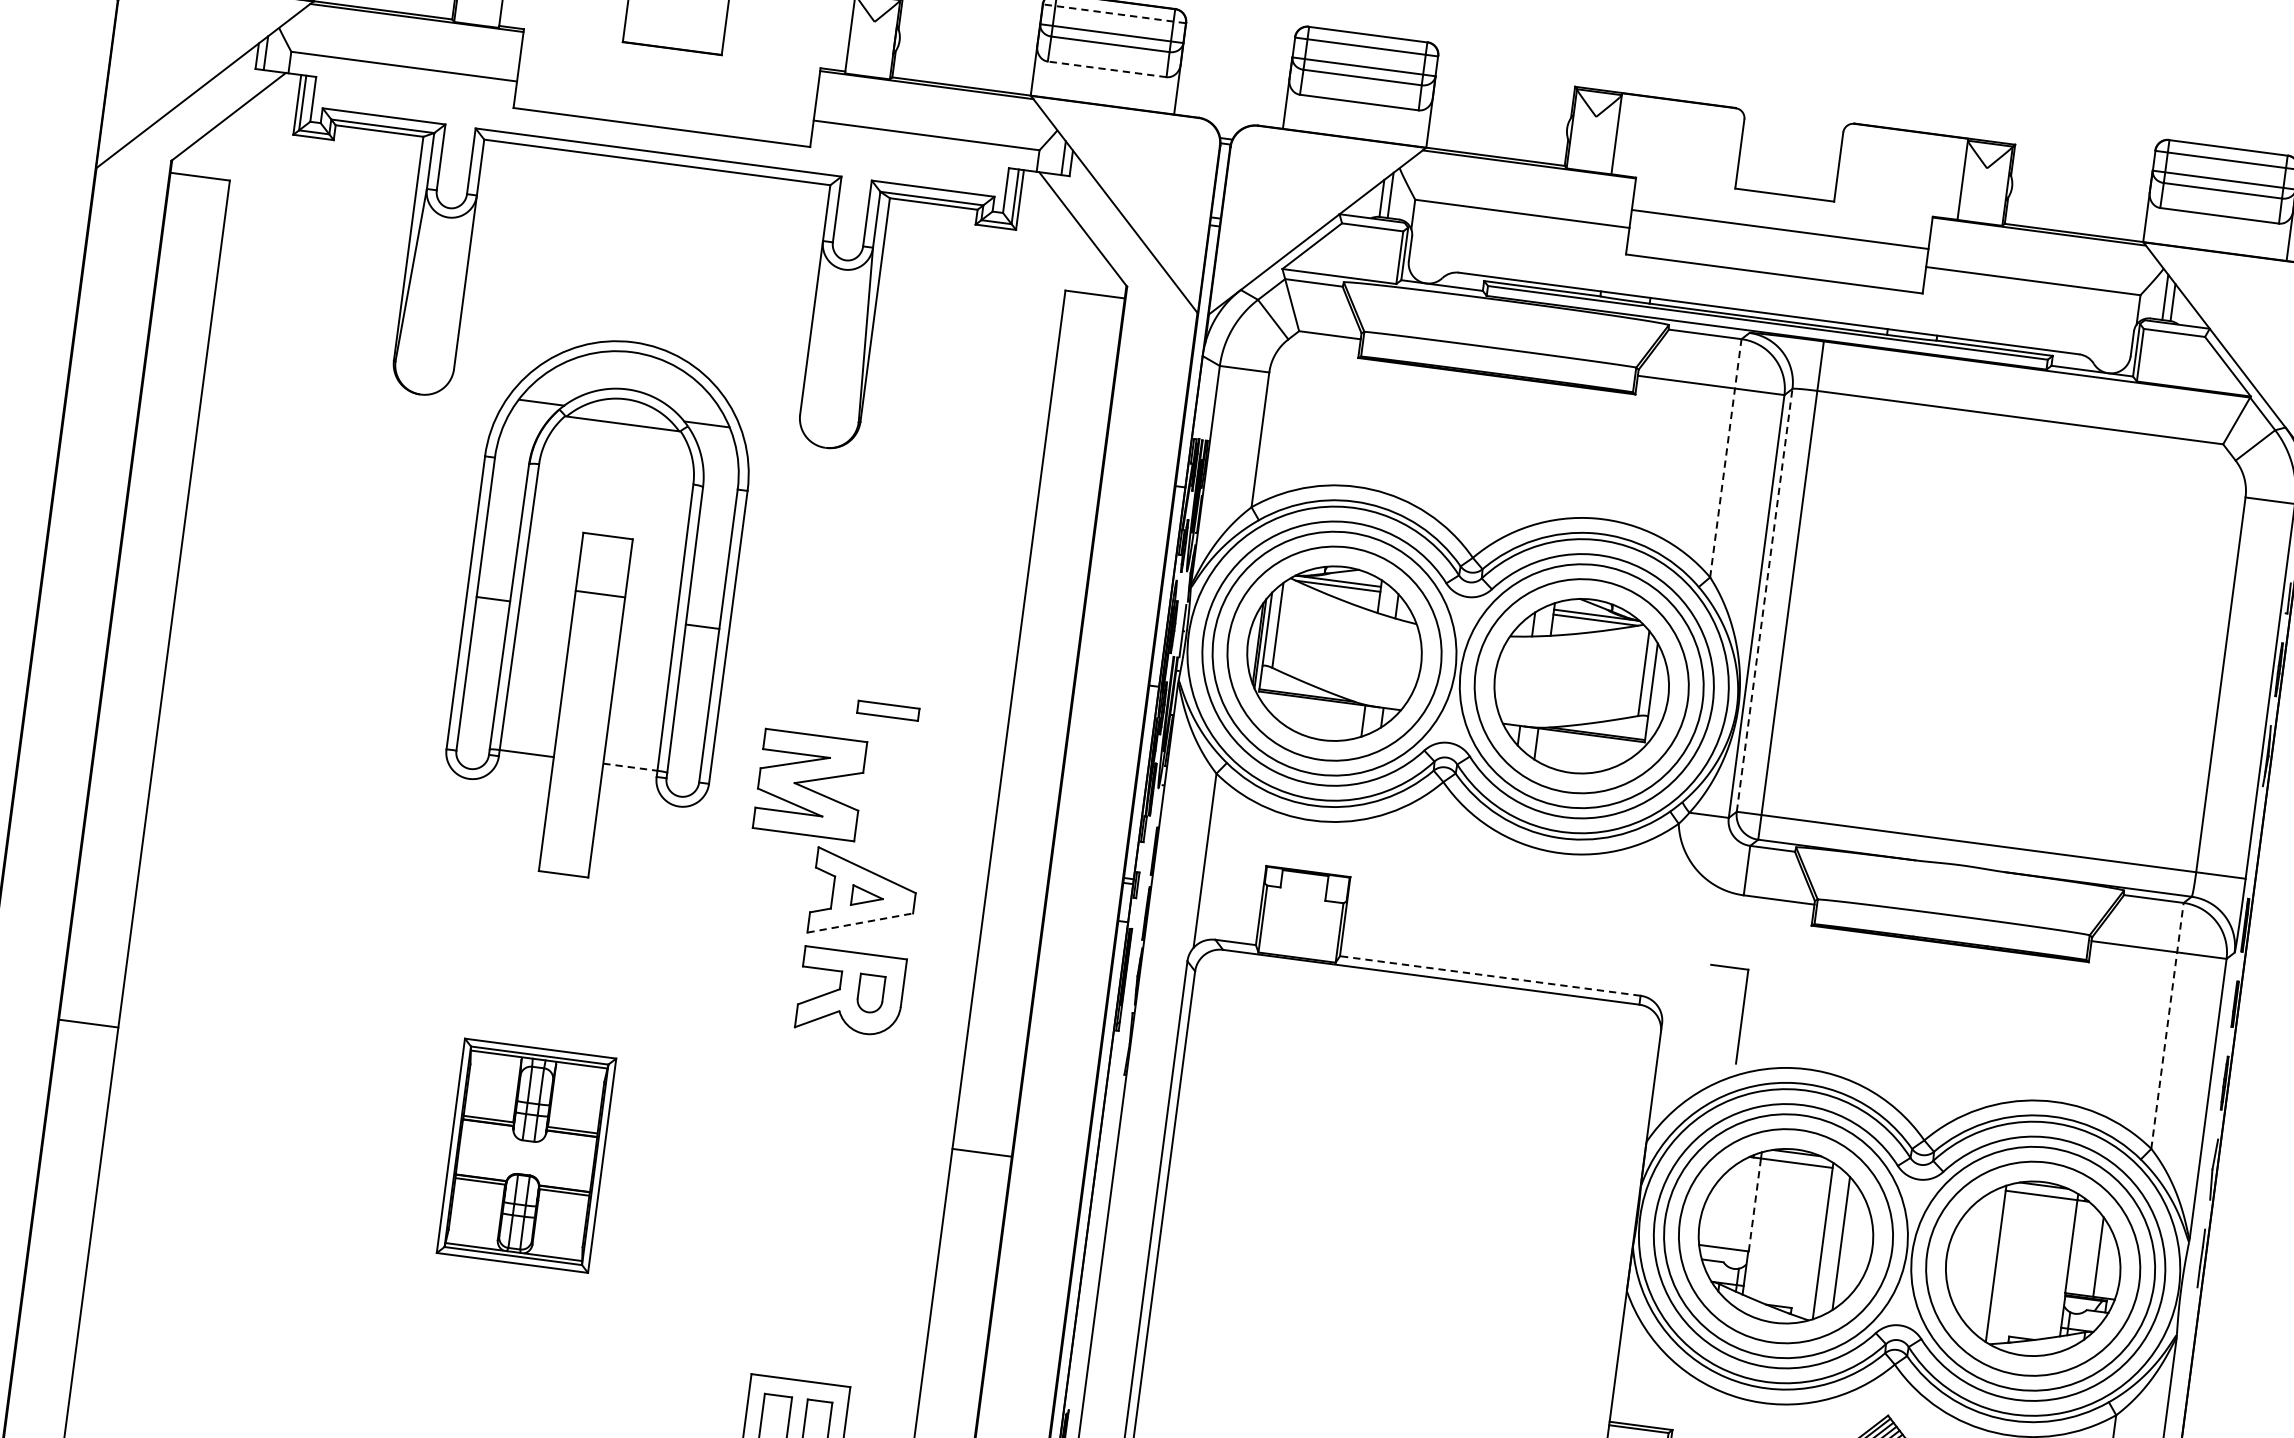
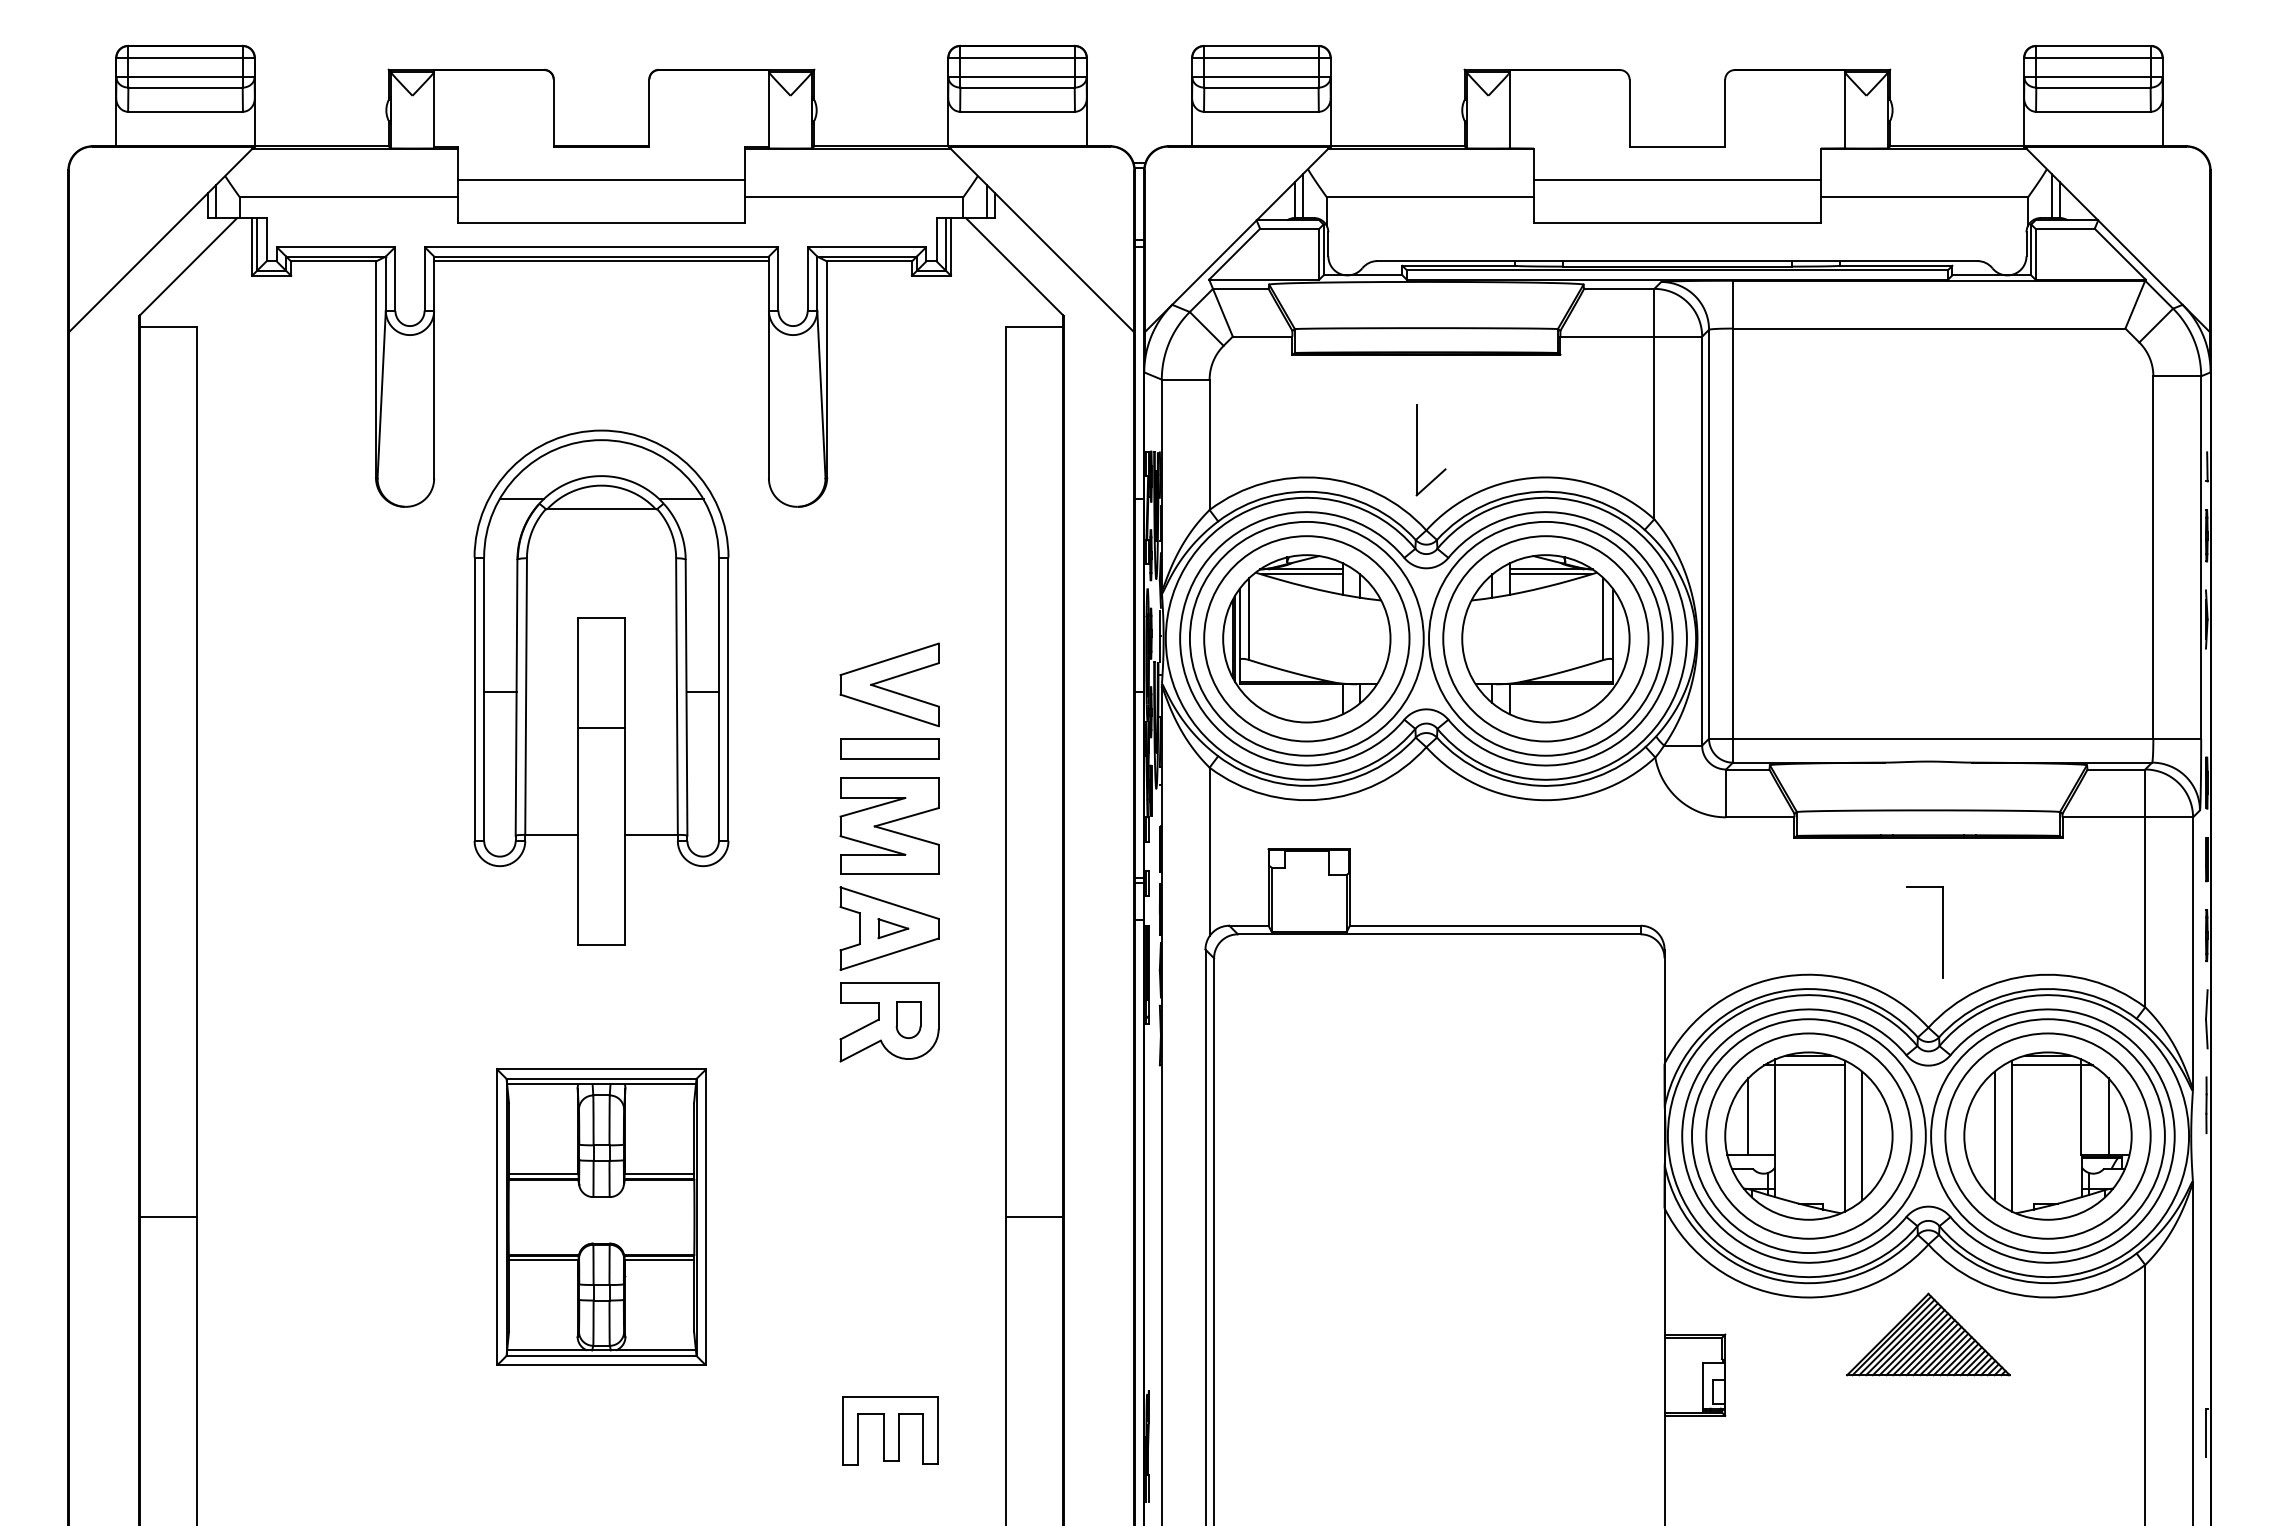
line: (1114, 14) -> (1017, 58), dashed -> solid
line: (1107, 69) -> (1017, 111), dashed -> solid
line: (667, 82) -> (601, 179), added
line: (656, 167) -> (601, 261), added
line: (1726, 457) -> (1654, 403), dashed -> solid
part: (1474, 474) -> (1417, 450), added
line: (600, 594) -> (601, 728), moved
line: (1765, 599) -> (1709, 533), dashed -> solid
part: (896, 644) -> (889, 684), added
part: (888, 710) -> (889, 748), size x1.67
line: (631, 766) -> (652, 834), dashed -> solid
part: (809, 784) -> (889, 825), moved
line: (861, 923) -> (890, 954), dashed -> solid
line: (1489, 975) -> (1494, 925), dashed -> solid
part: (1741, 1016) -> (1942, 932), moved
line: (88, 1023) -> (168, 1217), moved
line: (2167, 1026) -> (2145, 888), dashed -> solid
line: (981, 1152) -> (1033, 1217), moved
part: (526, 1154) -> (601, 1216), size x1.43
line: (1754, 1205) -> (1775, 1110), dashed -> solid
line: (1726, 1207) -> (1748, 1116), added
line: (1977, 1260) -> (1994, 1135), added

